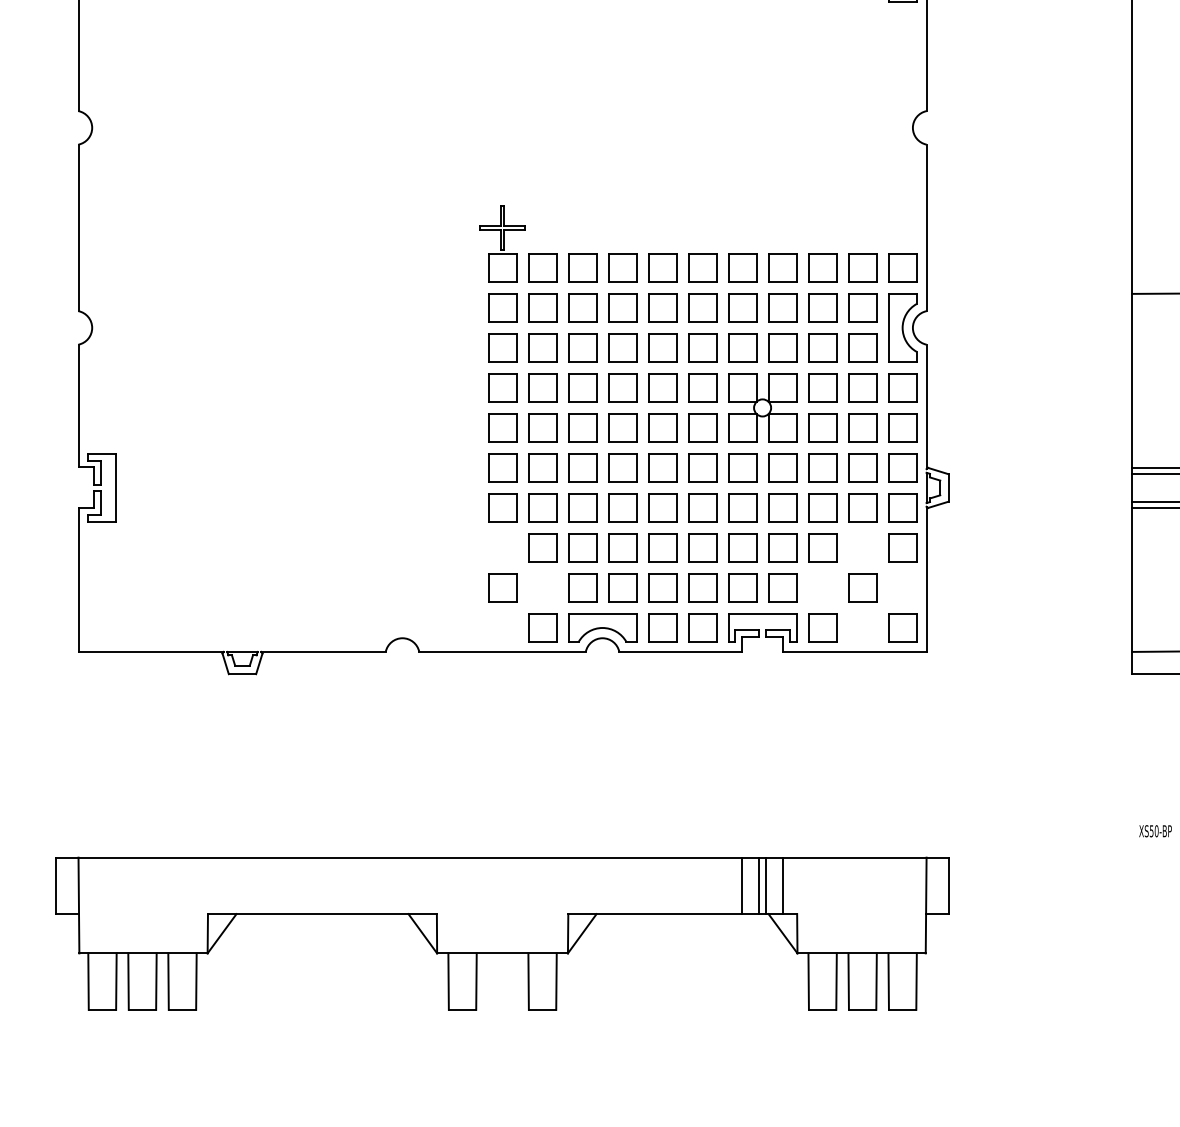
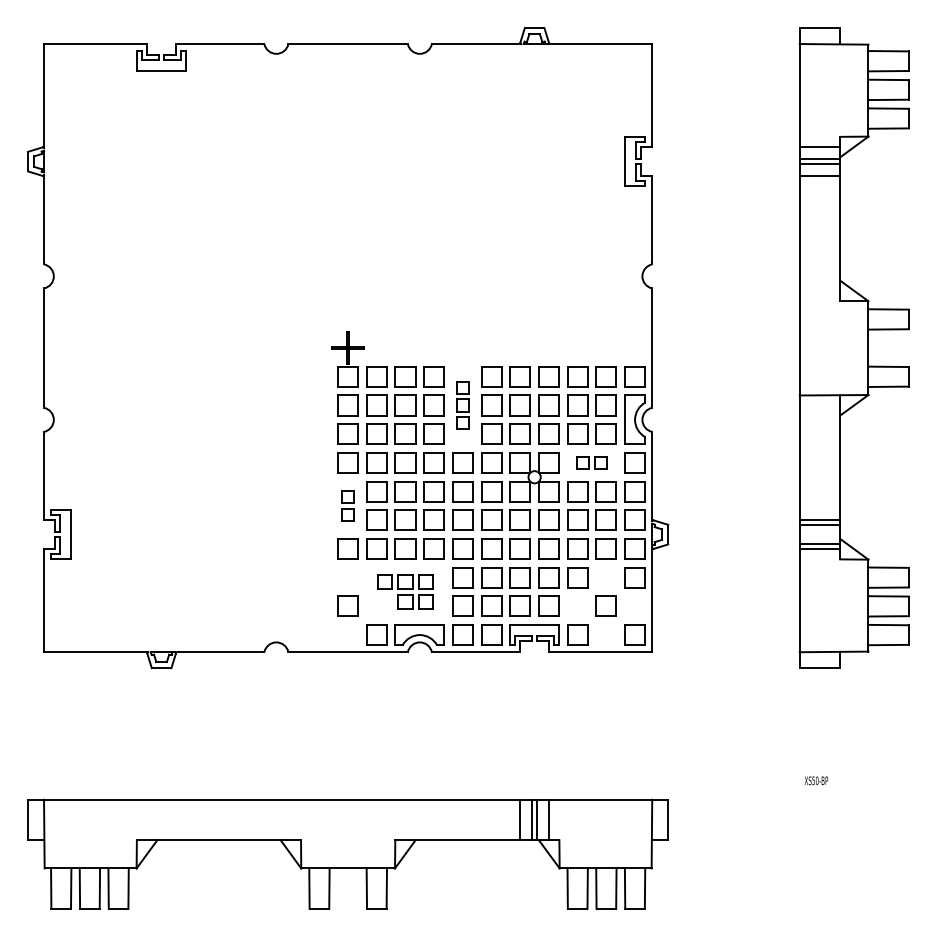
part: (662, 307) -> (462, 405), size x0.6
part: (841, 387) -> (591, 462), size x0.6
part: (501, 447) -> (347, 505), size x0.6
part: (582, 567) -> (405, 591), size x0.7

